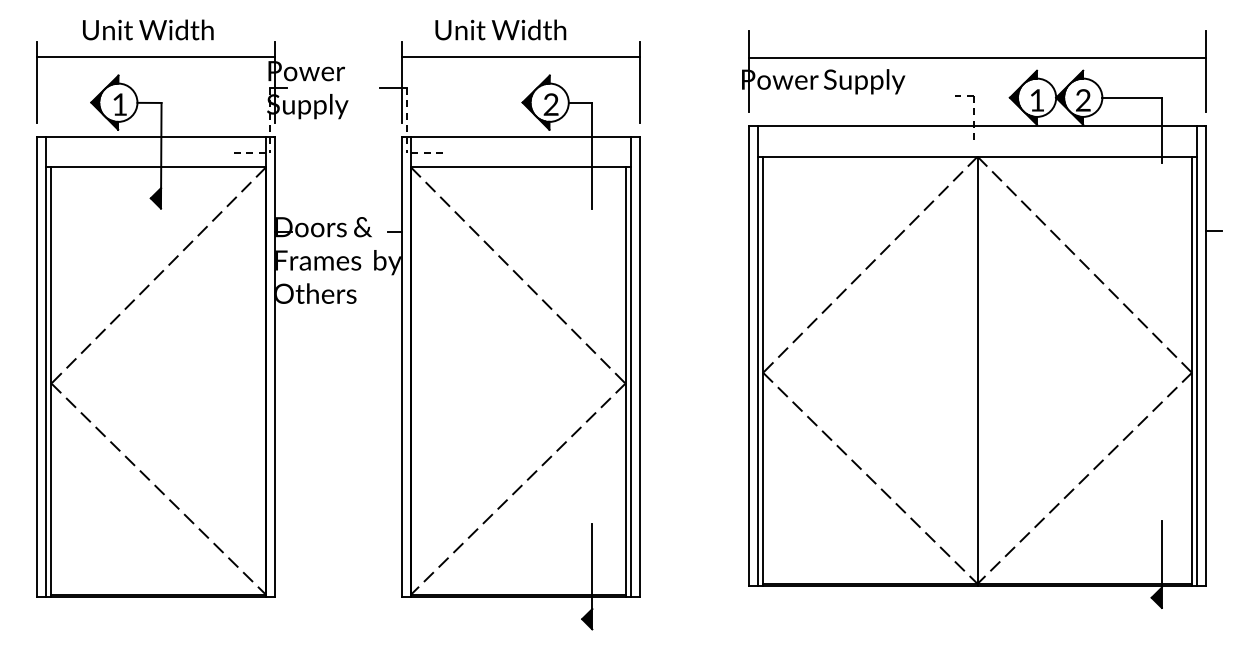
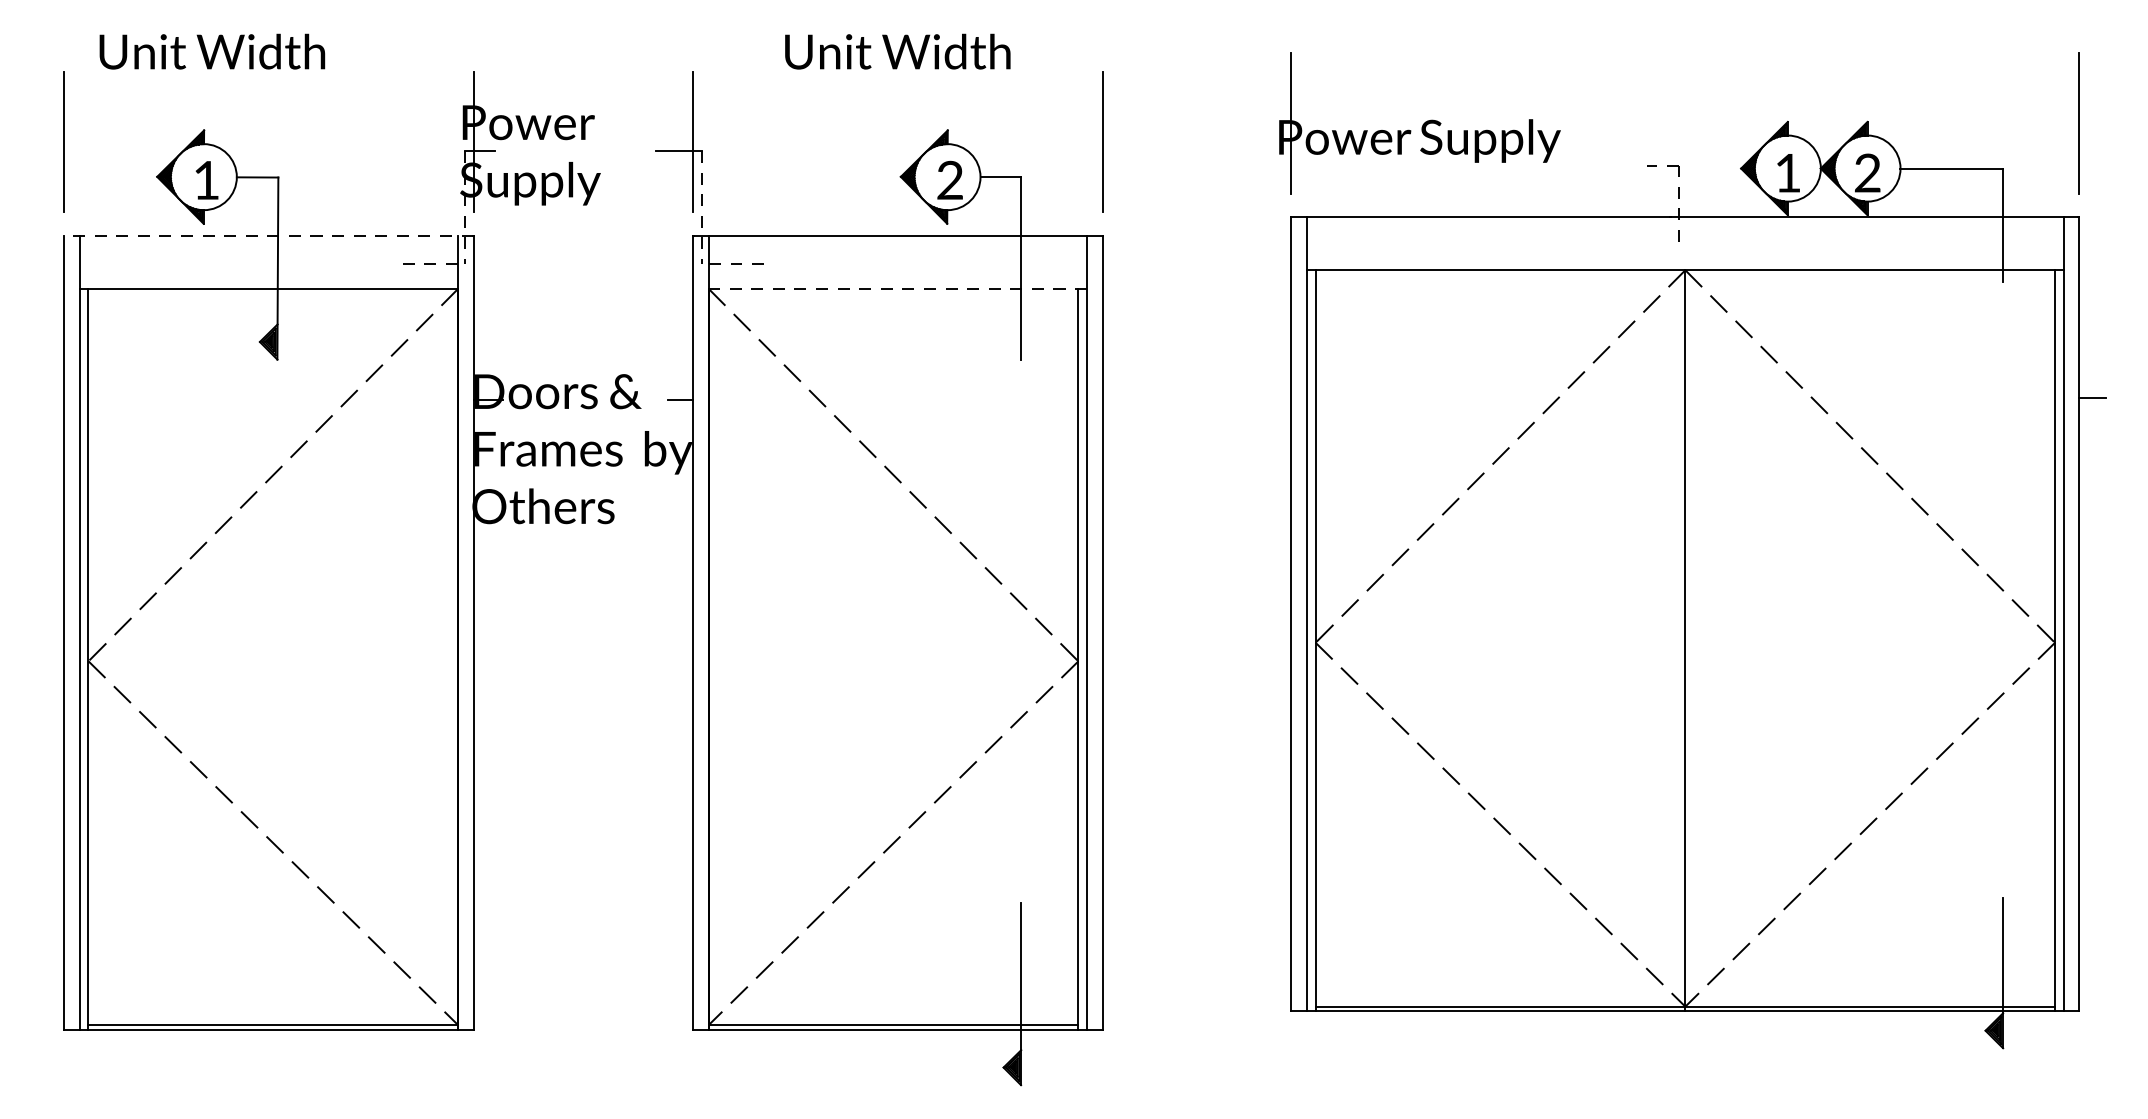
text: (148, 29) -> (212, 50), moved
text: (500, 29) -> (897, 50), moved
line: (155, 56) -> (267, 97), removed
line: (520, 56) -> (897, 97), removed
line: (977, 58) -> (1685, 100), removed
line: (156, 136) -> (269, 235), solid -> dashed
line: (520, 167) -> (897, 288), solid -> dashed

